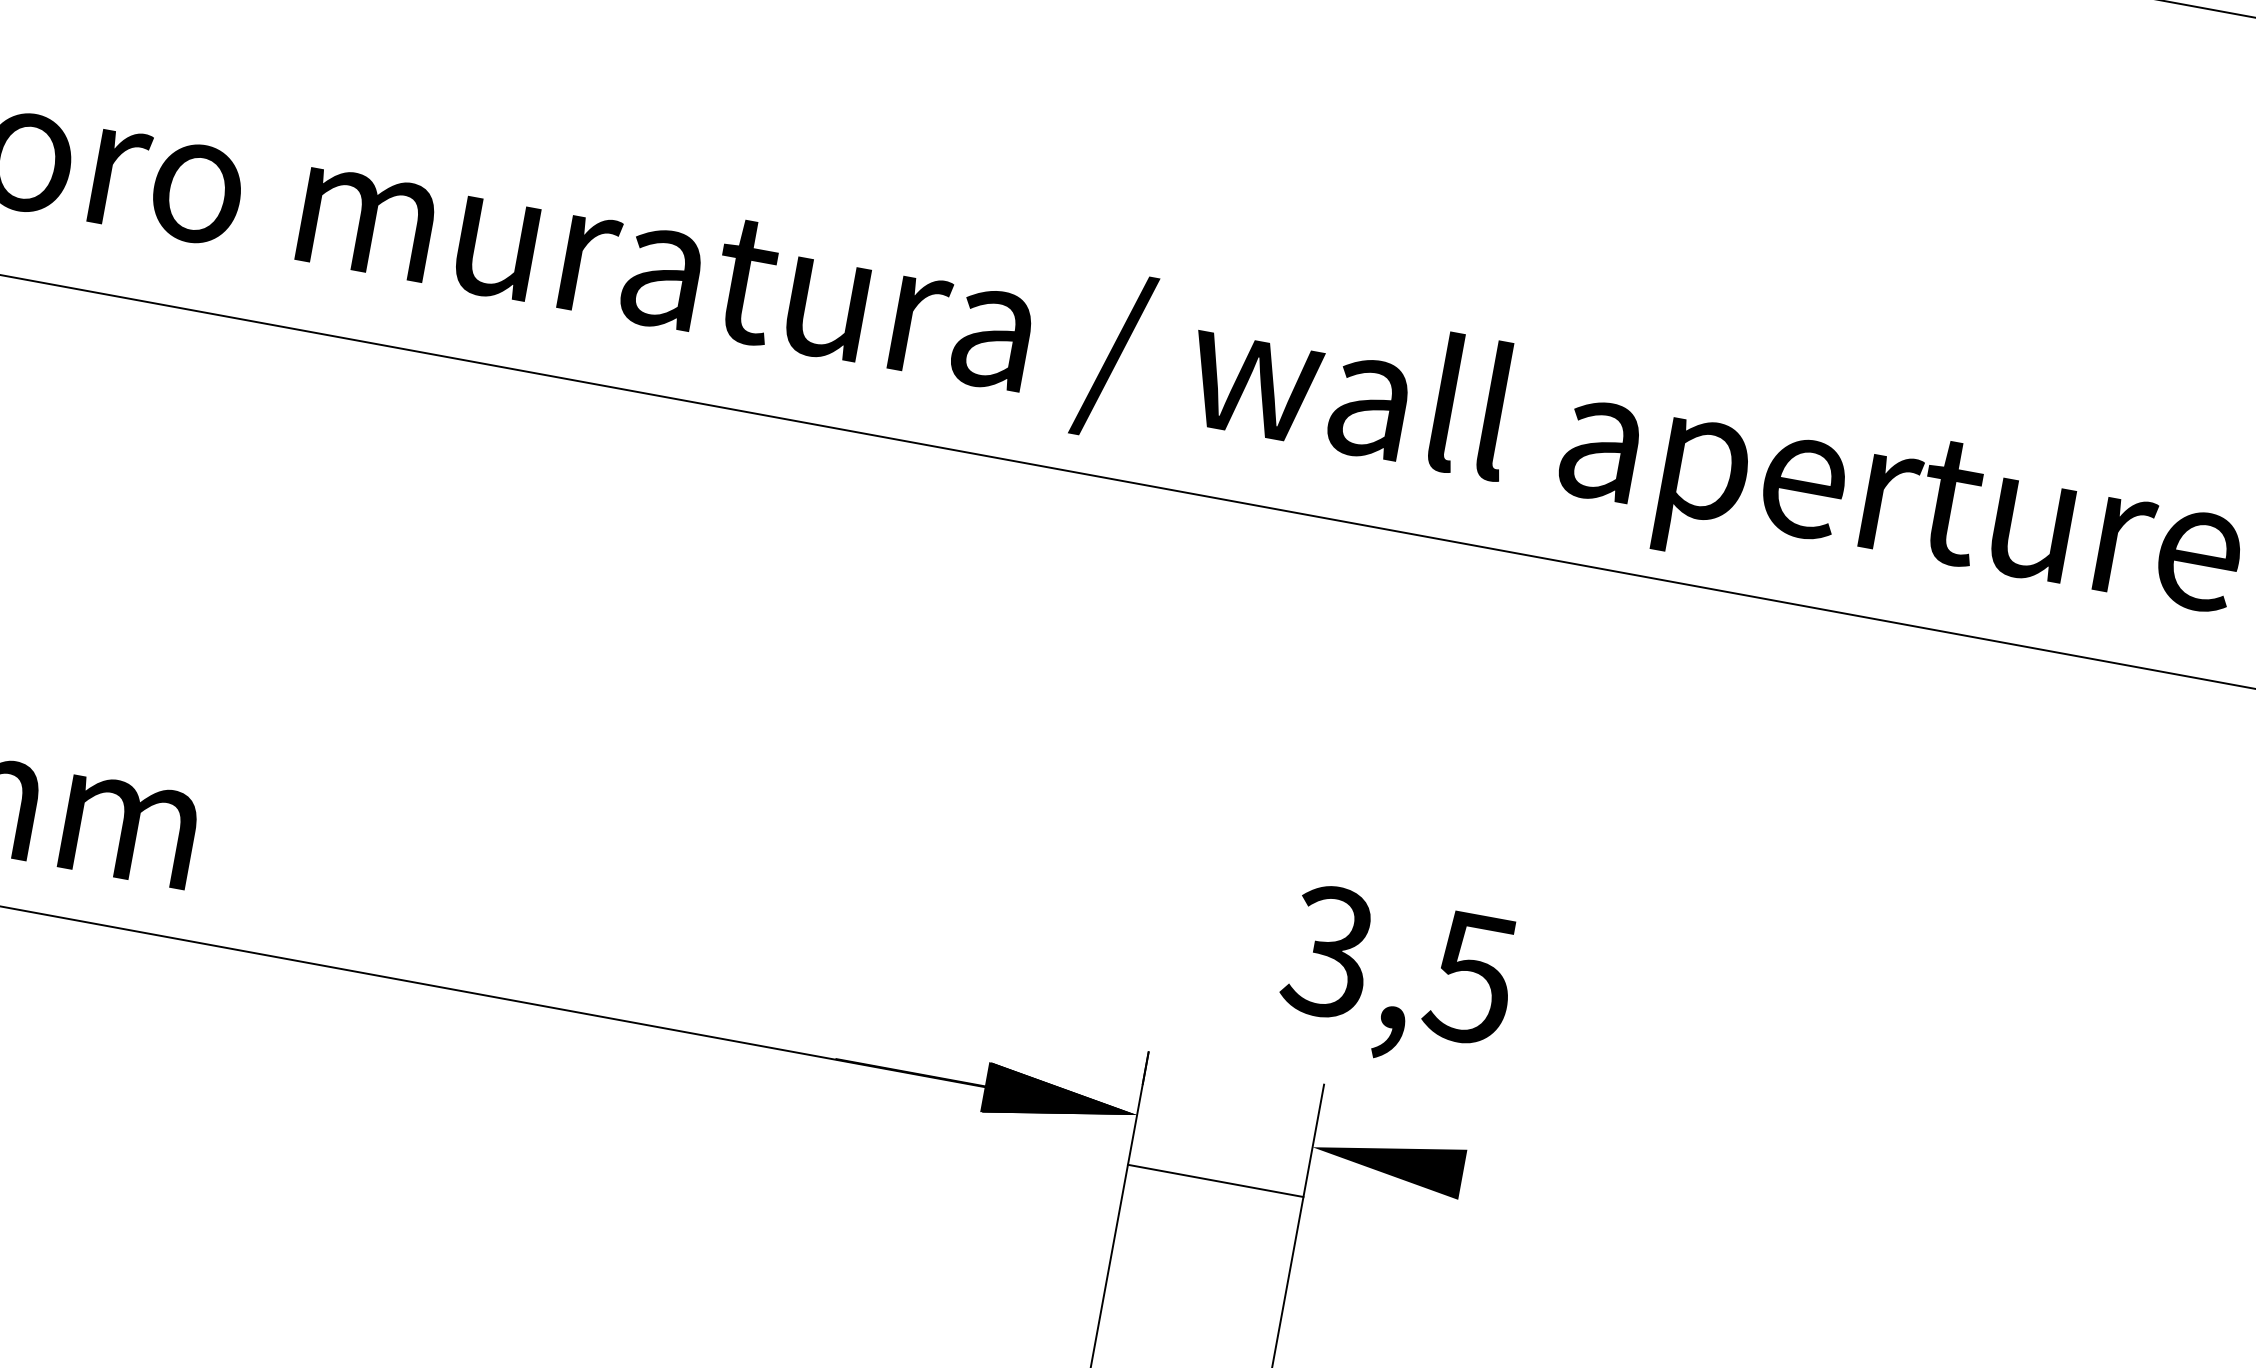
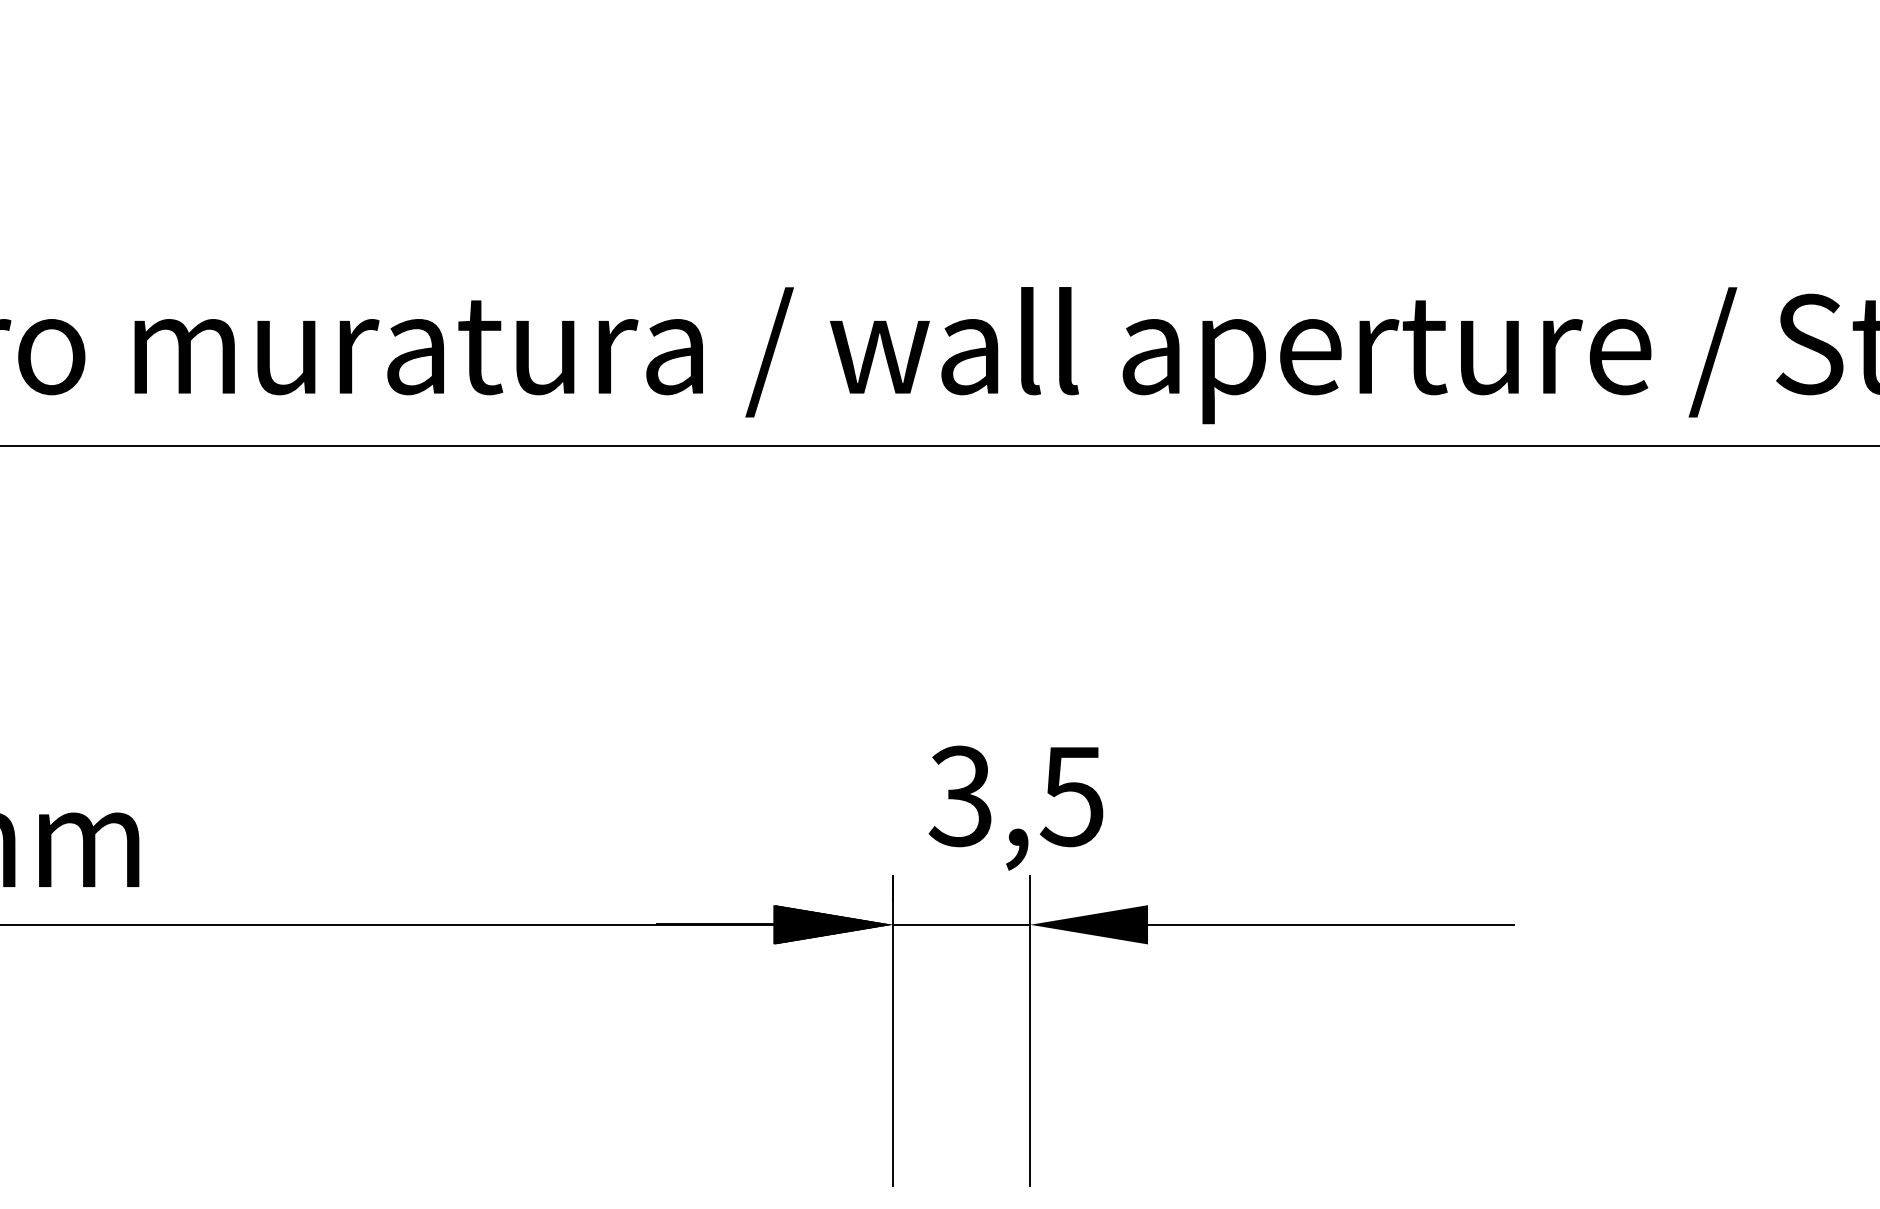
text: (1396, 978) -> (1015, 807), moved
line: (1215, 1180) -> (961, 924), moved
line: (1695, 1217) -> (1330, 924), added

